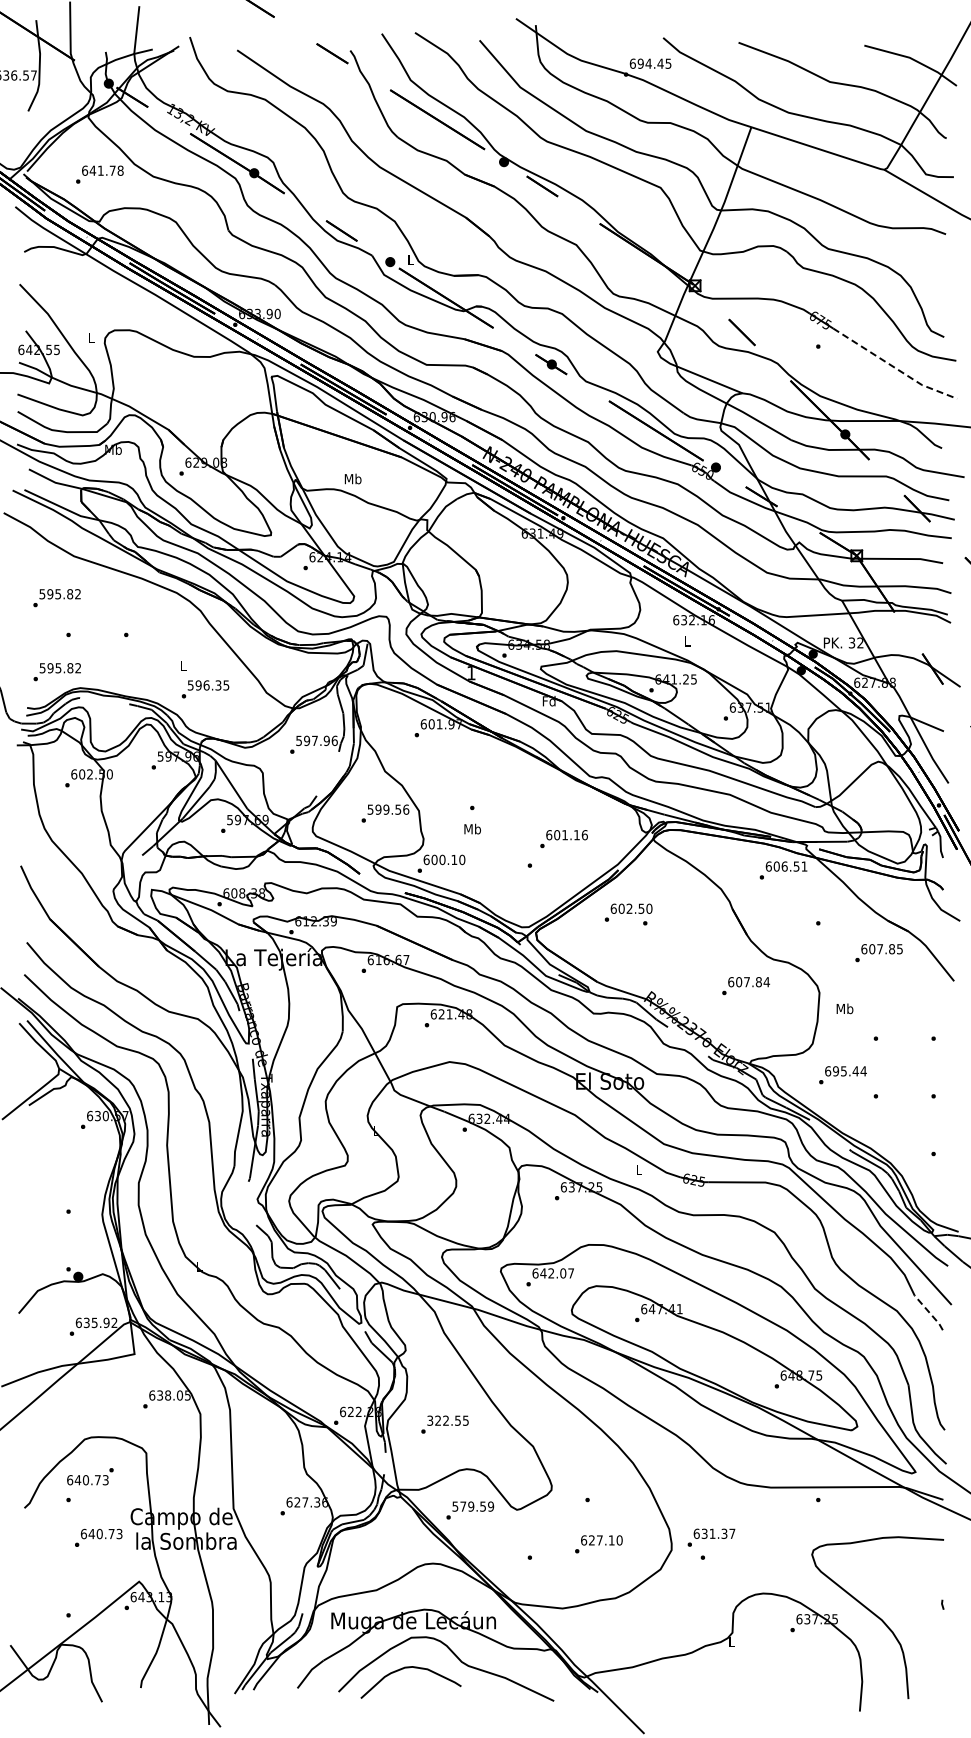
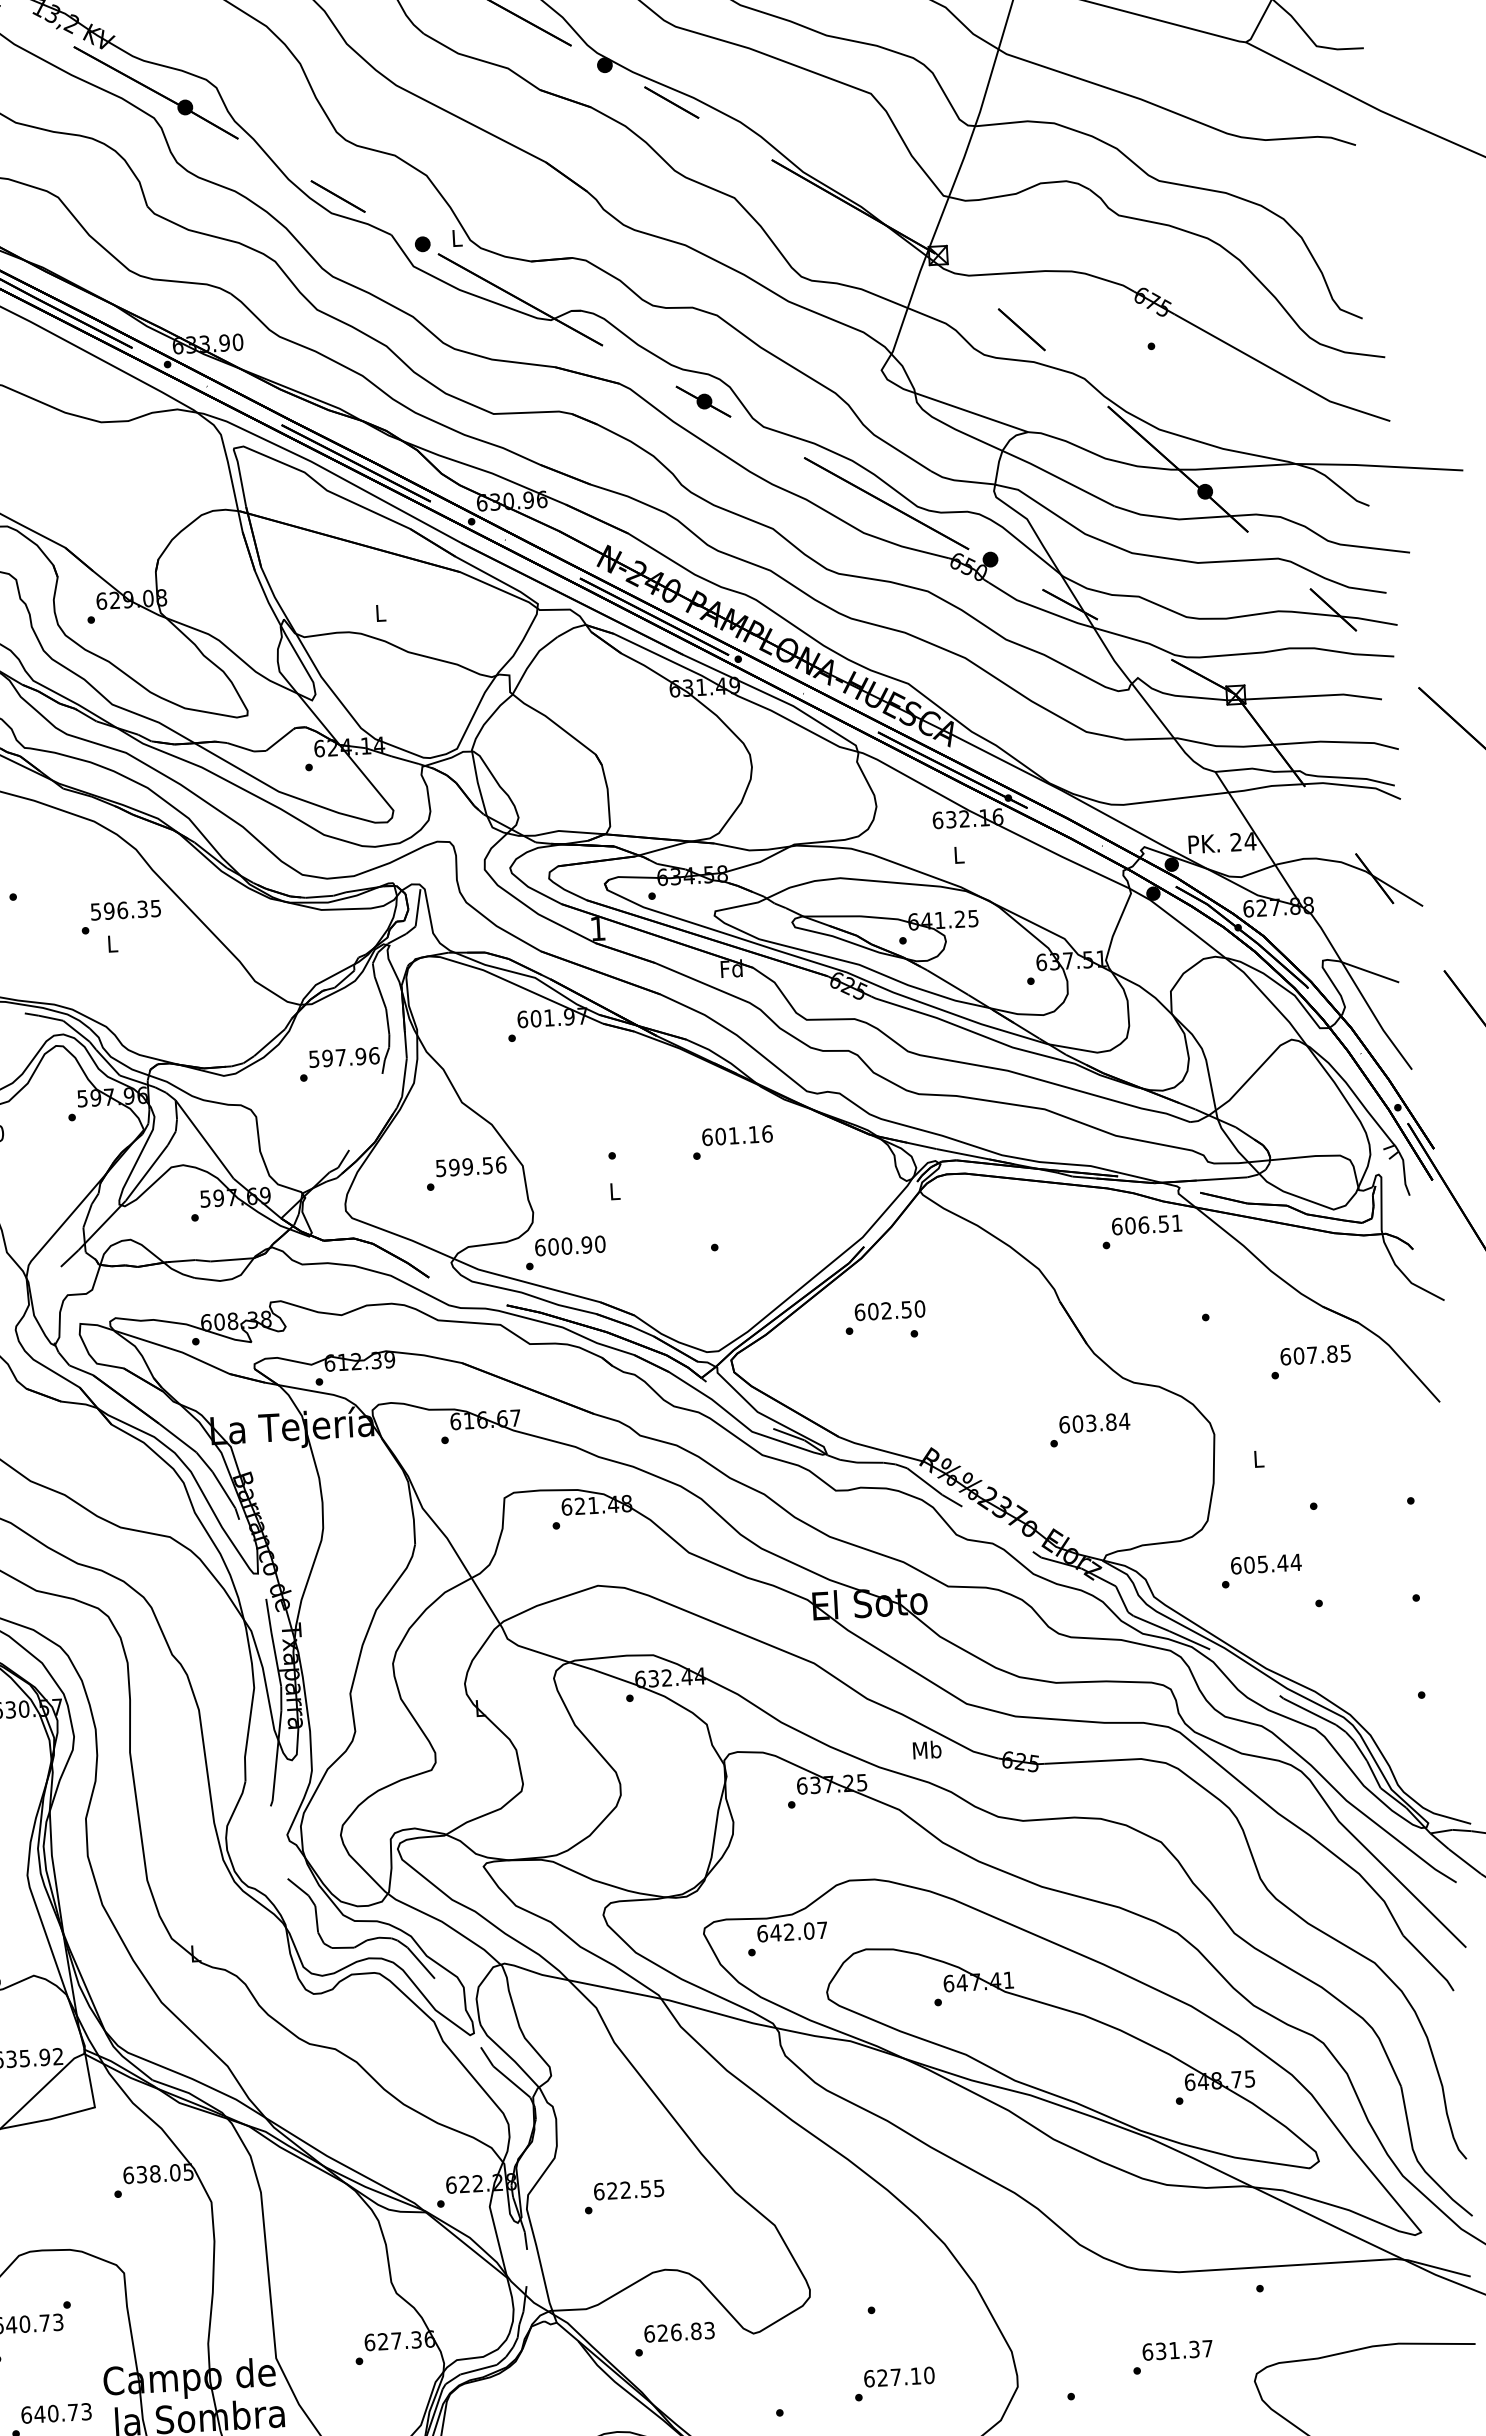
line: (894, 367) -> (1281, 374), dashed -> solid
text: (352, 478) -> (379, 612), Mb -> L
text: (855, 642) -> (1241, 841), 32 -> 24
text: (205, 689) -> (121, 917), moved
text: (472, 828) -> (614, 1190), Mb -> L
text: (563, 839) -> (731, 1143), moved
text: (454, 859) -> (587, 1244), 600.10 -> 600.90
text: (746, 982) -> (1090, 1423), 607.84 -> 603.84
text: (844, 1008) -> (1257, 1458), Mb -> L
text: (835, 1071) -> (1248, 1565), 695.44 -> 605.44
text: (638, 1169) -> (926, 1748), L -> Mb
line: (929, 1312) -> (1429, 1962), dashed -> solid
text: (430, 1420) -> (599, 2191), 322.55 -> 622.55
text: (473, 1506) -> (680, 2332), 579.59 -> 626.83
text: (711, 1537) -> (1172, 2356), moved

